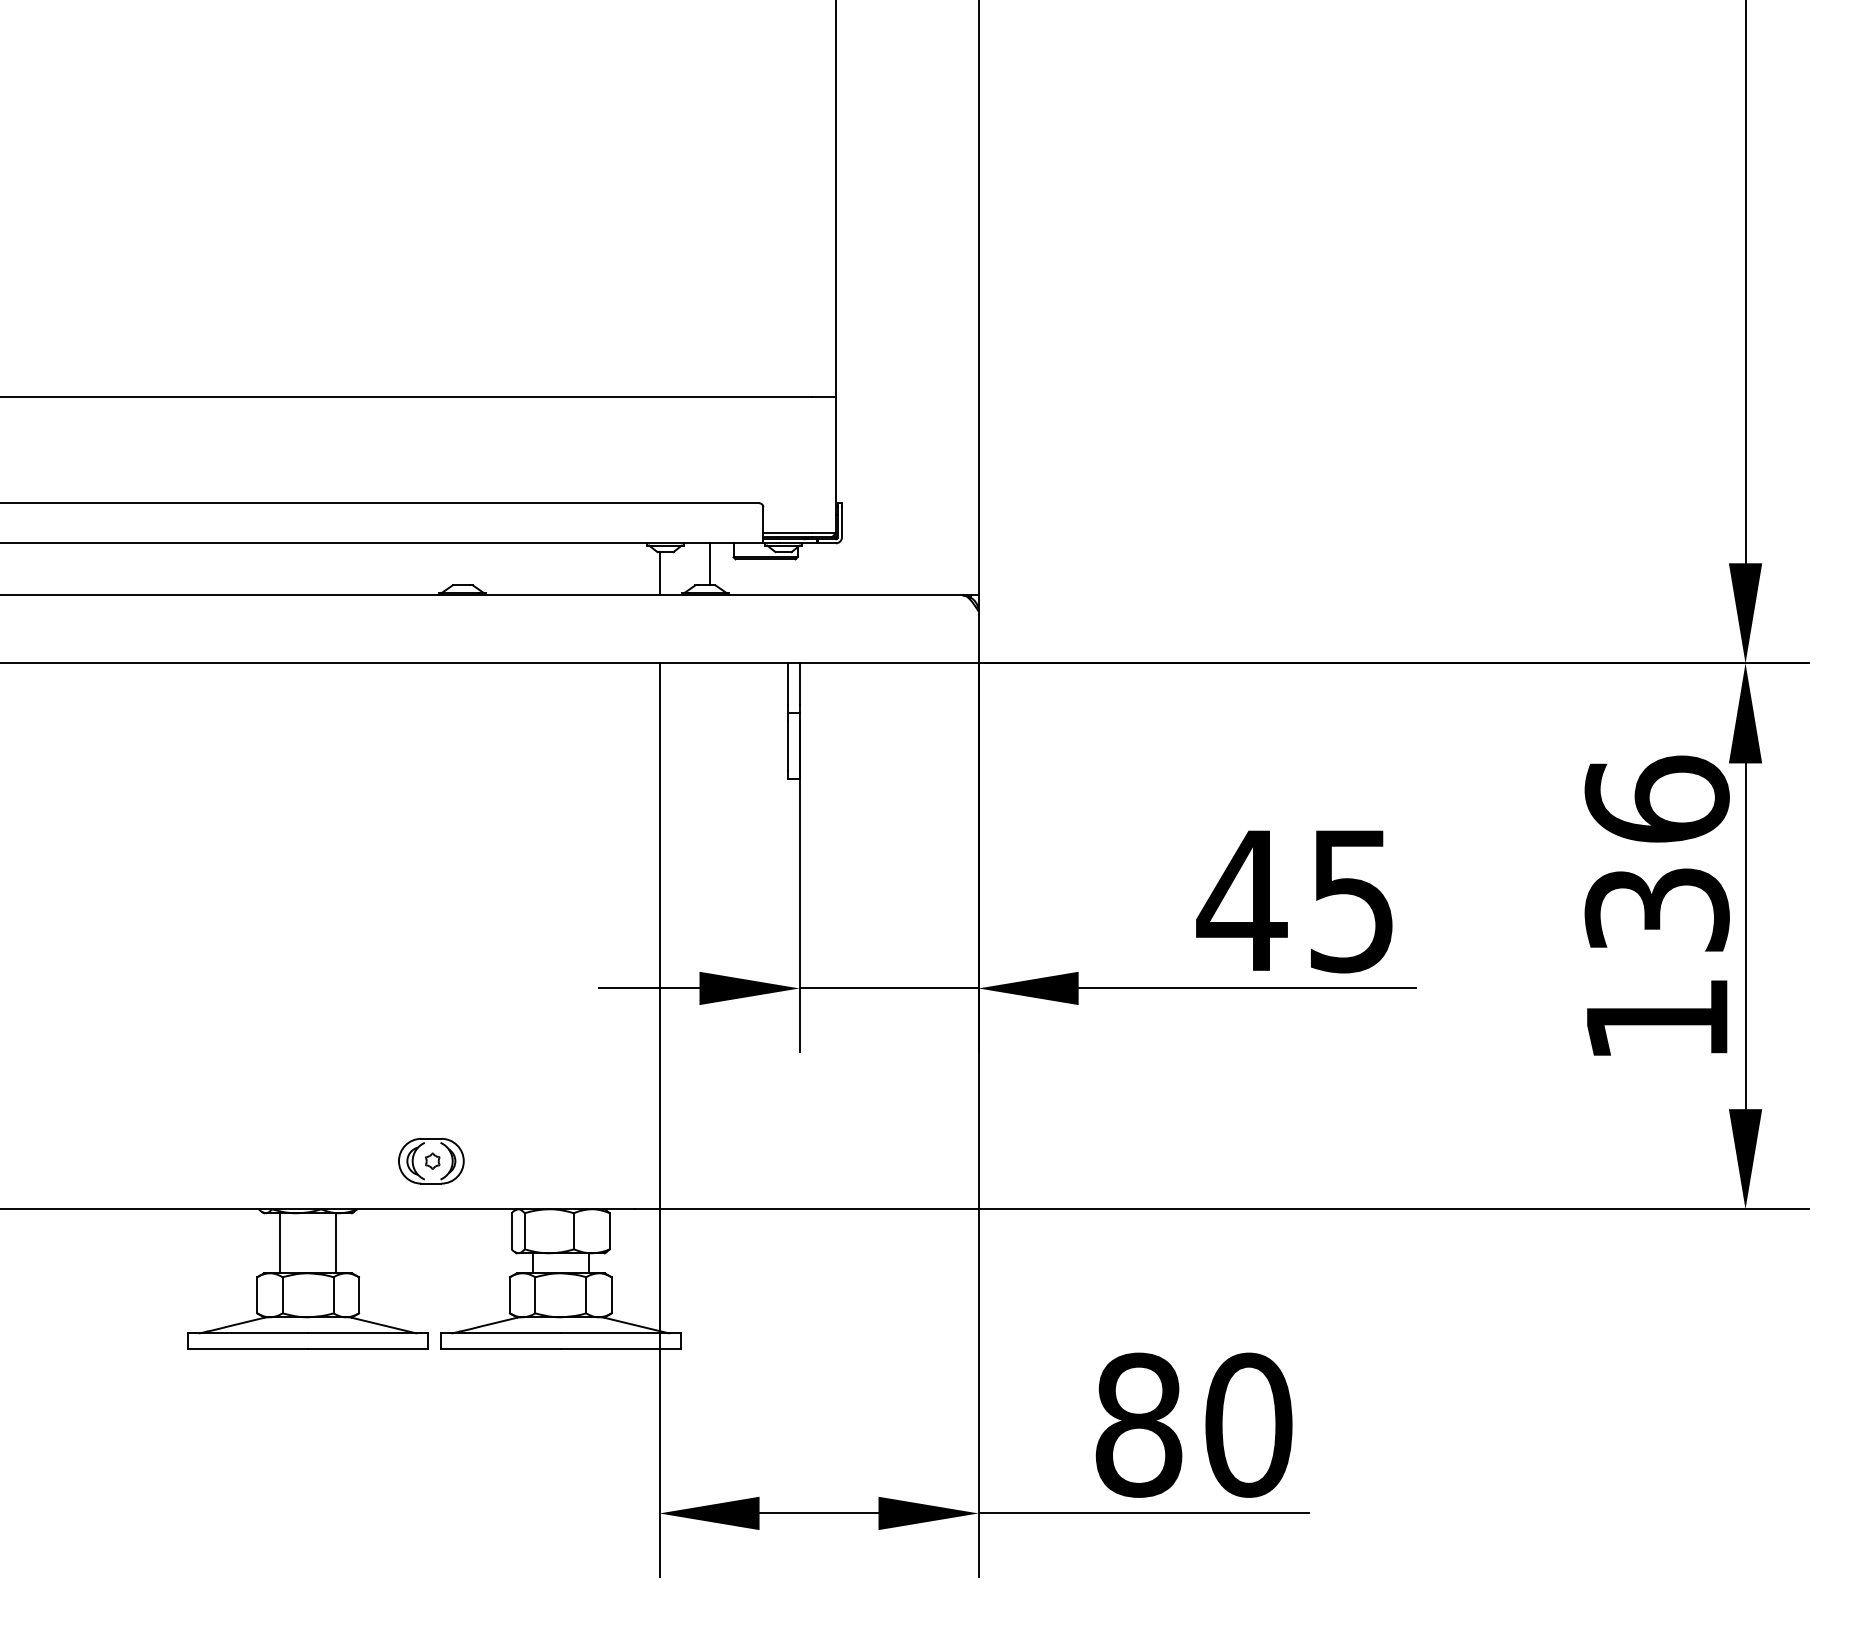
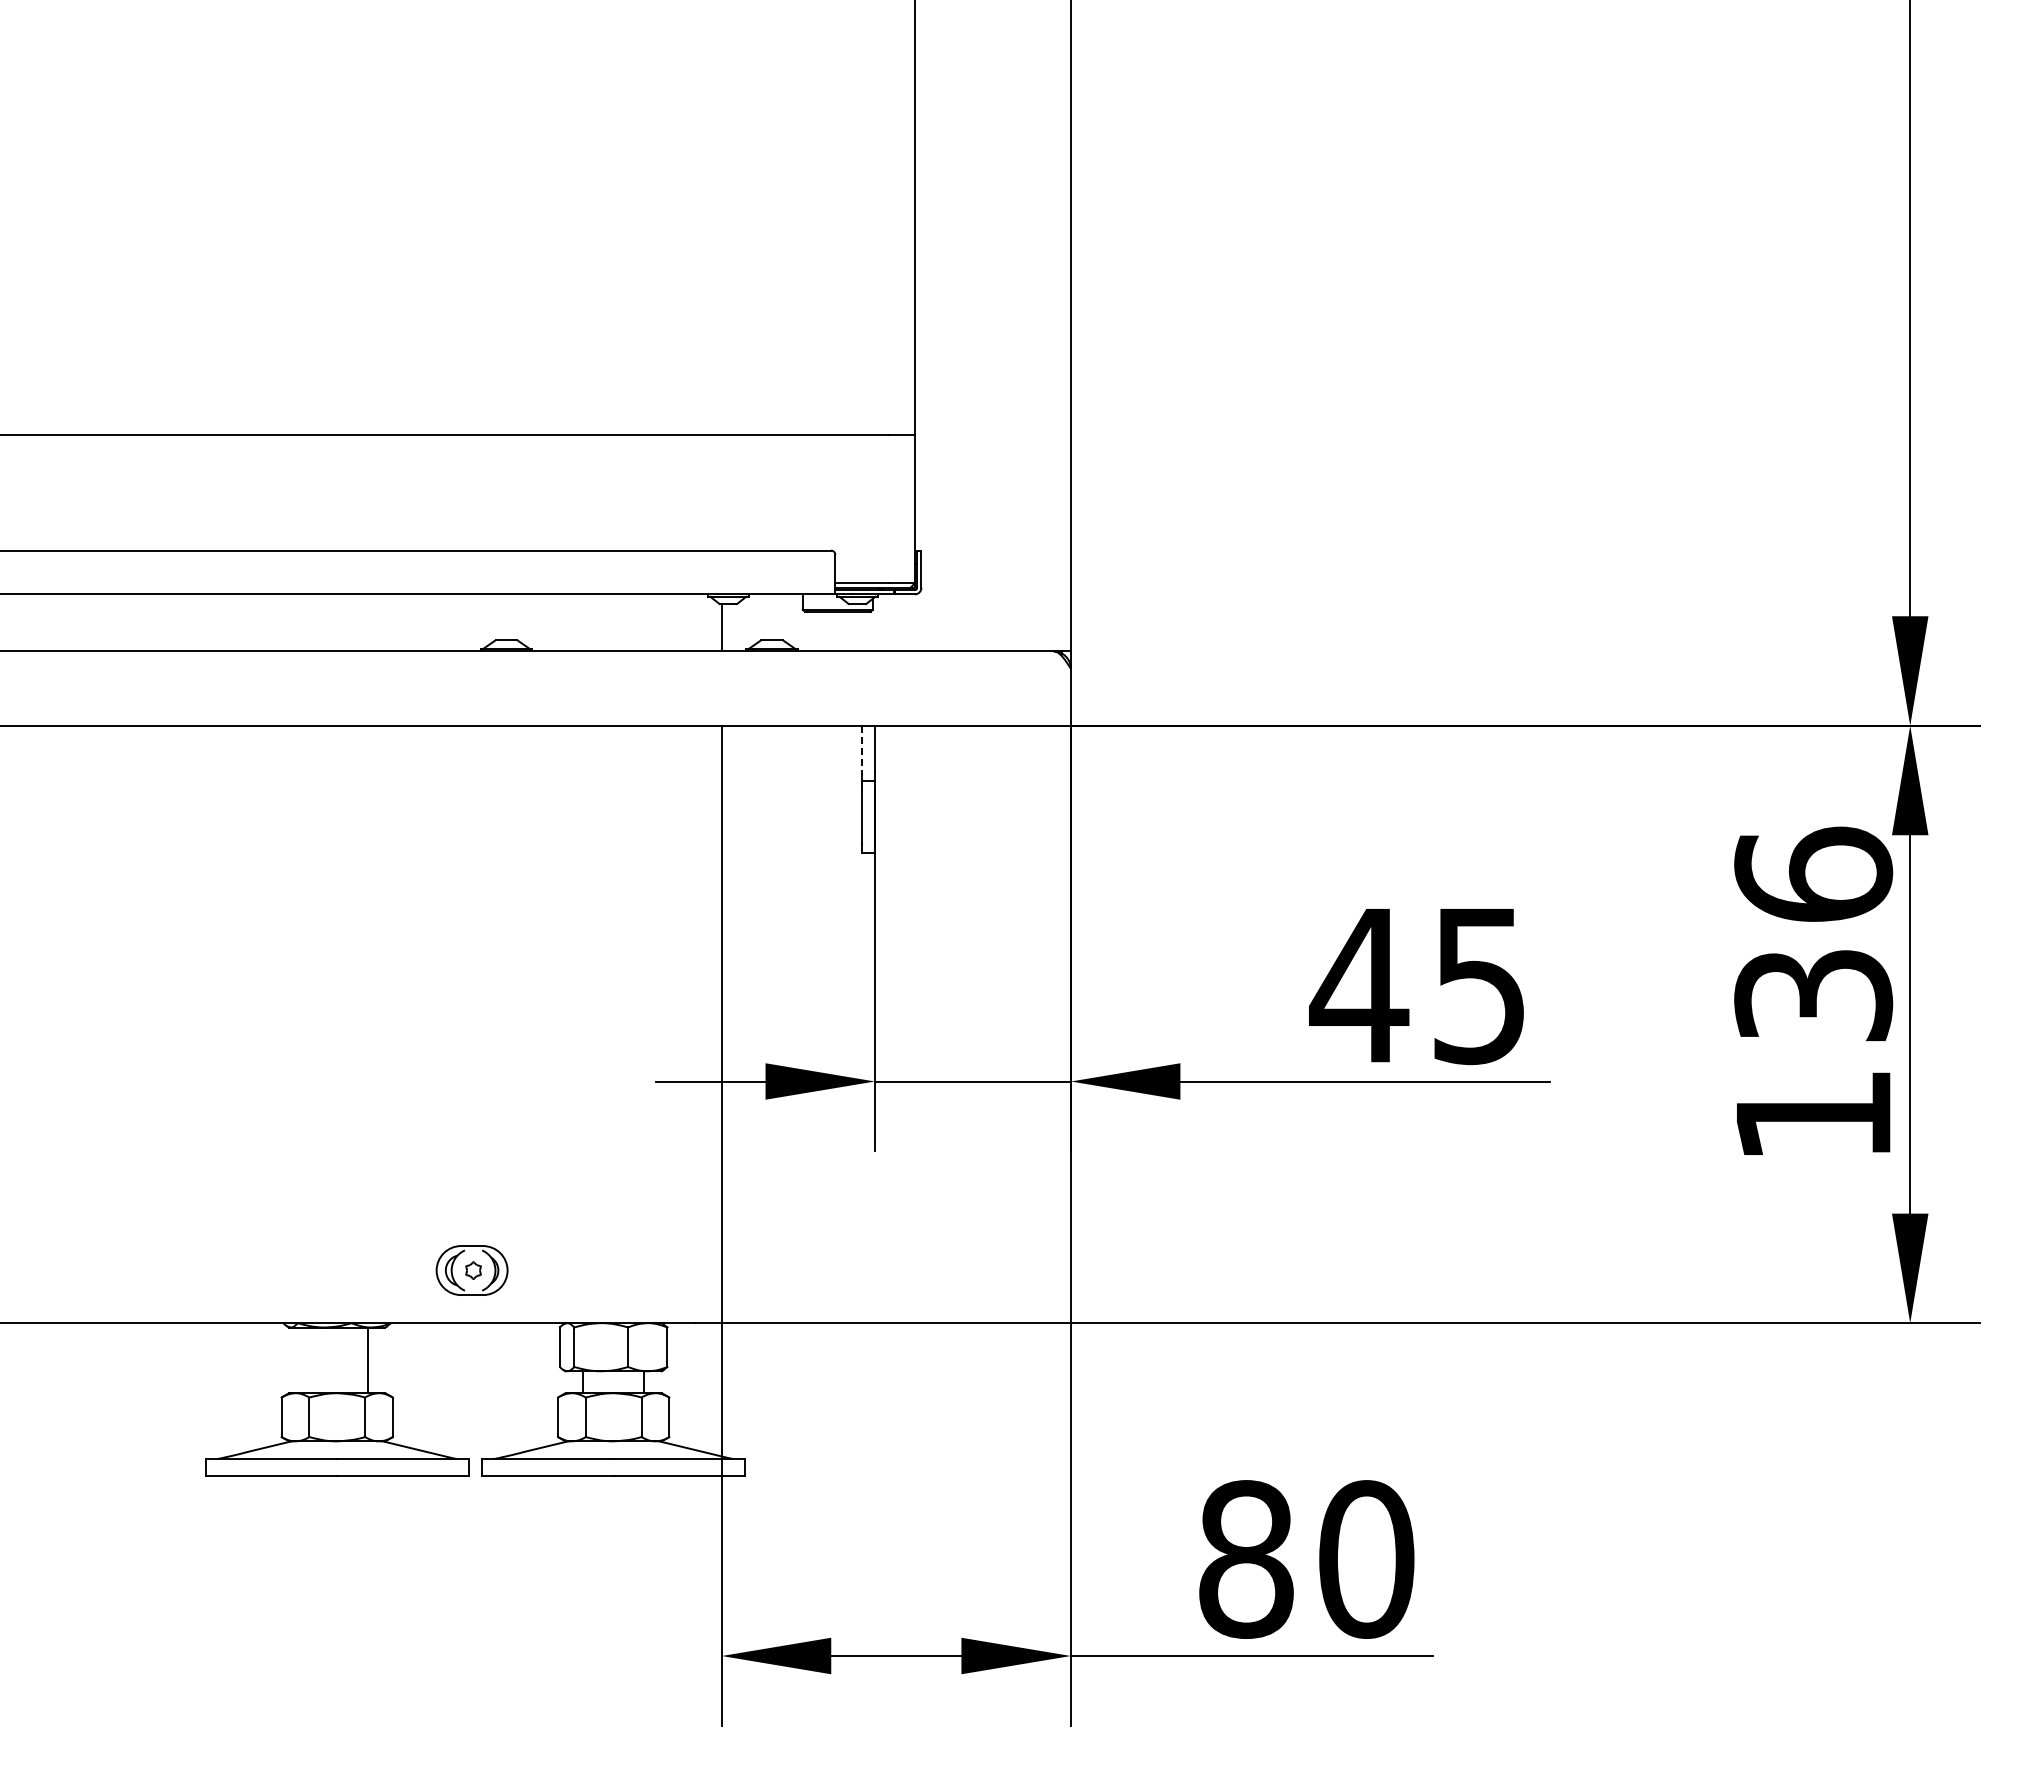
line: (710, 564) -> (777, 617), removed
line: (787, 684) -> (861, 748), solid -> dashed
line: (280, 1243) -> (306, 1360), removed

